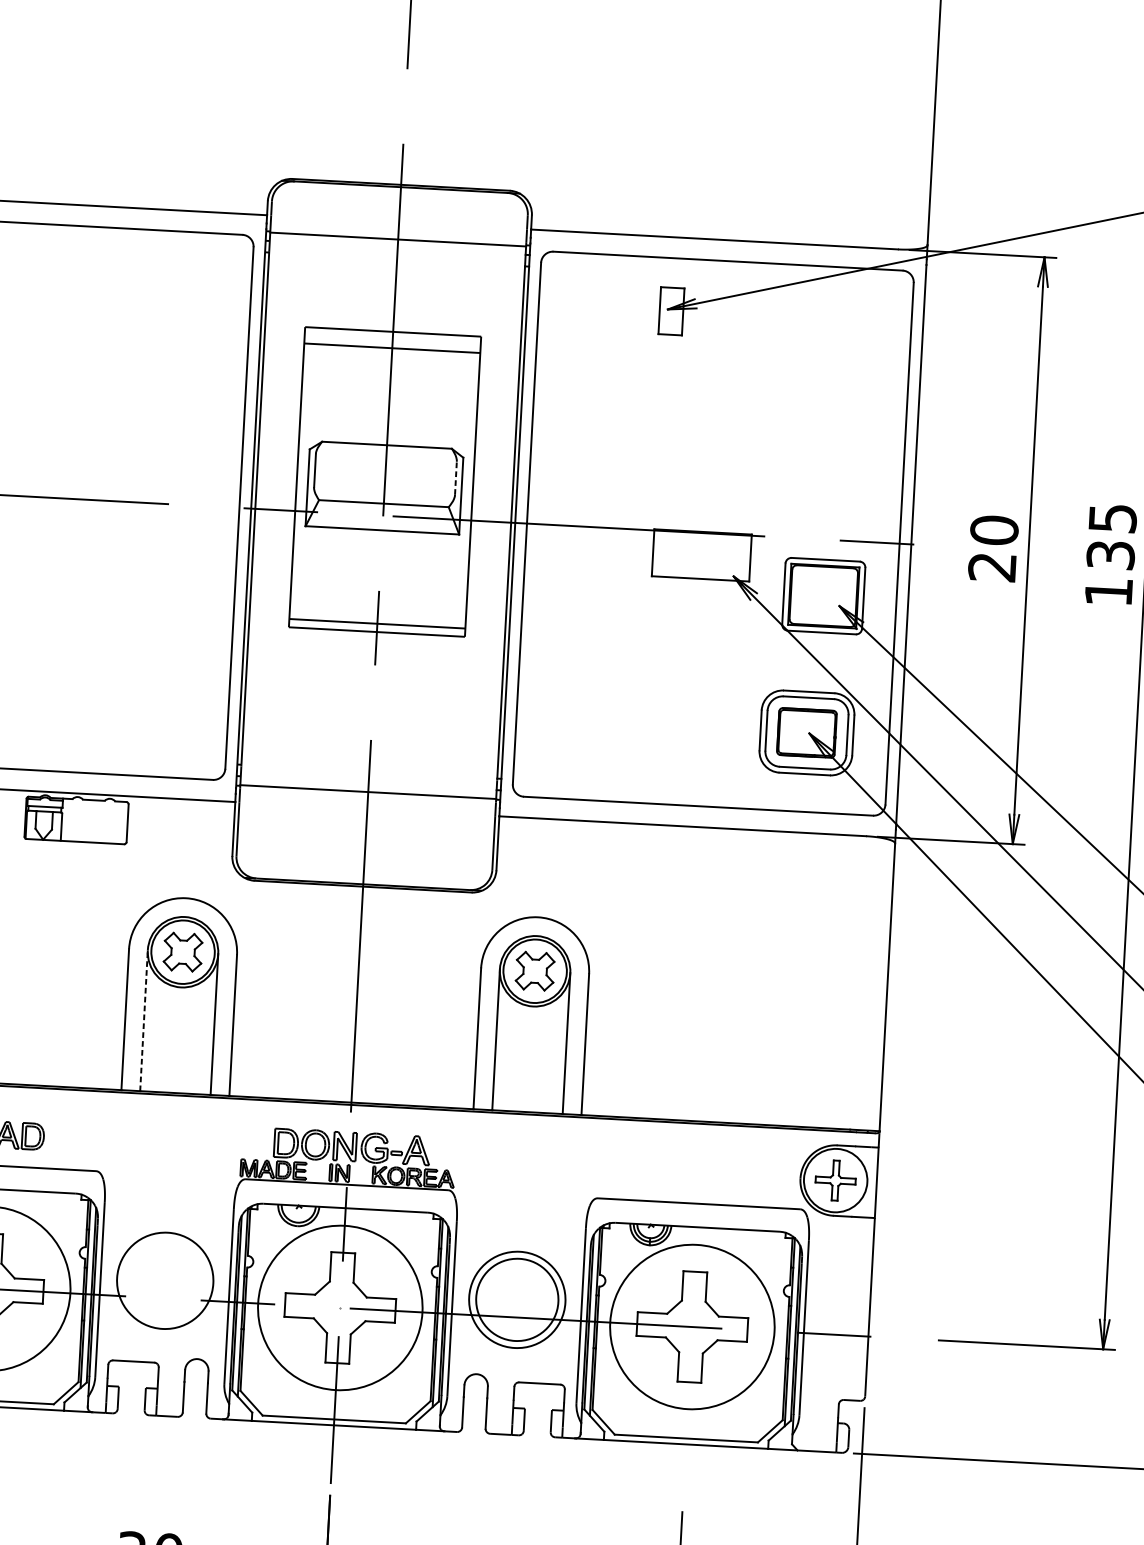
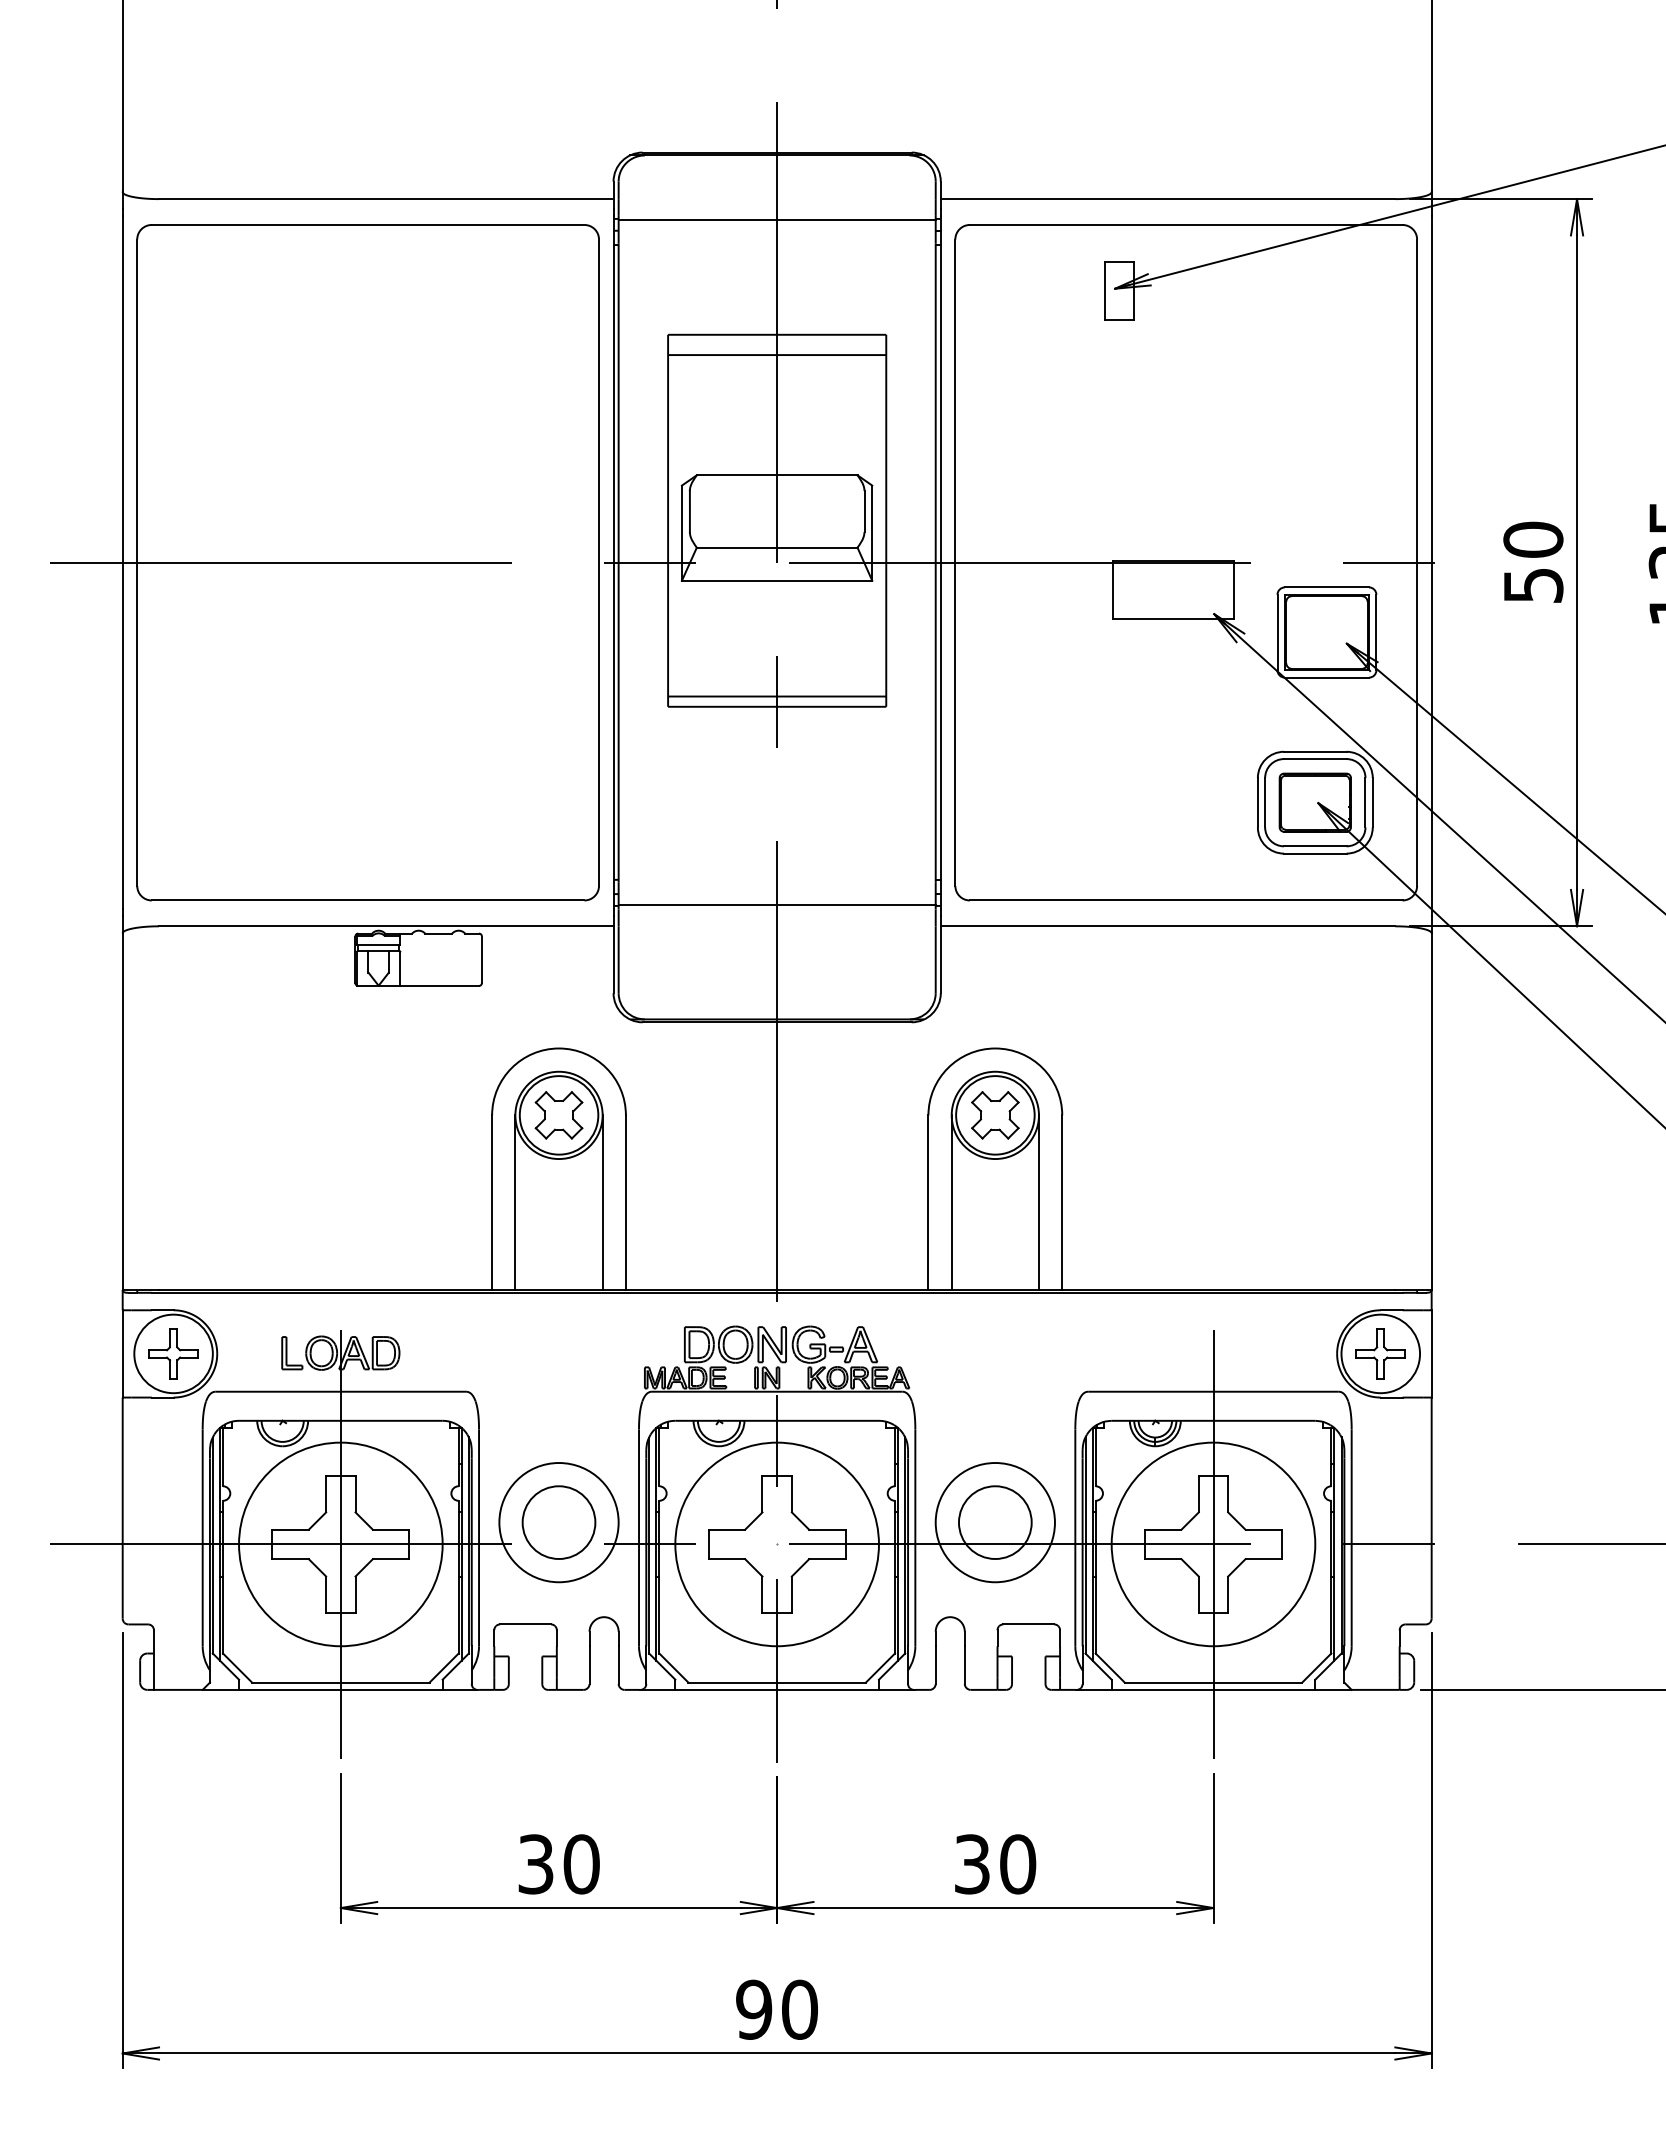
line: (455, 477) -> (864, 510), dashed -> solid
text: (992, 568) -> (1533, 586), 20 -> 50
line: (144, 1020) -> (515, 1202), dashed -> solid
circle: (164, 1280) -> (558, 1522), added
circle: (516, 1299) -> (994, 1522), size x0.71
line: (692, 1326) -> (1213, 1543), added

